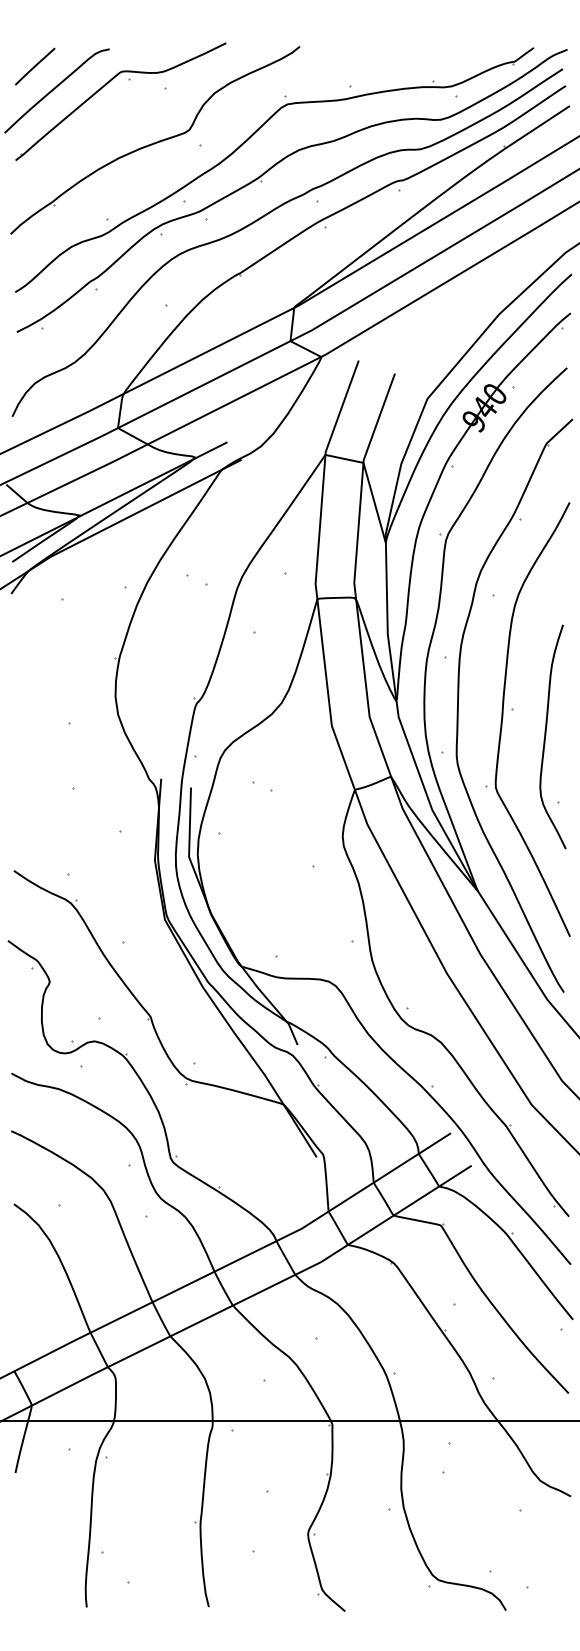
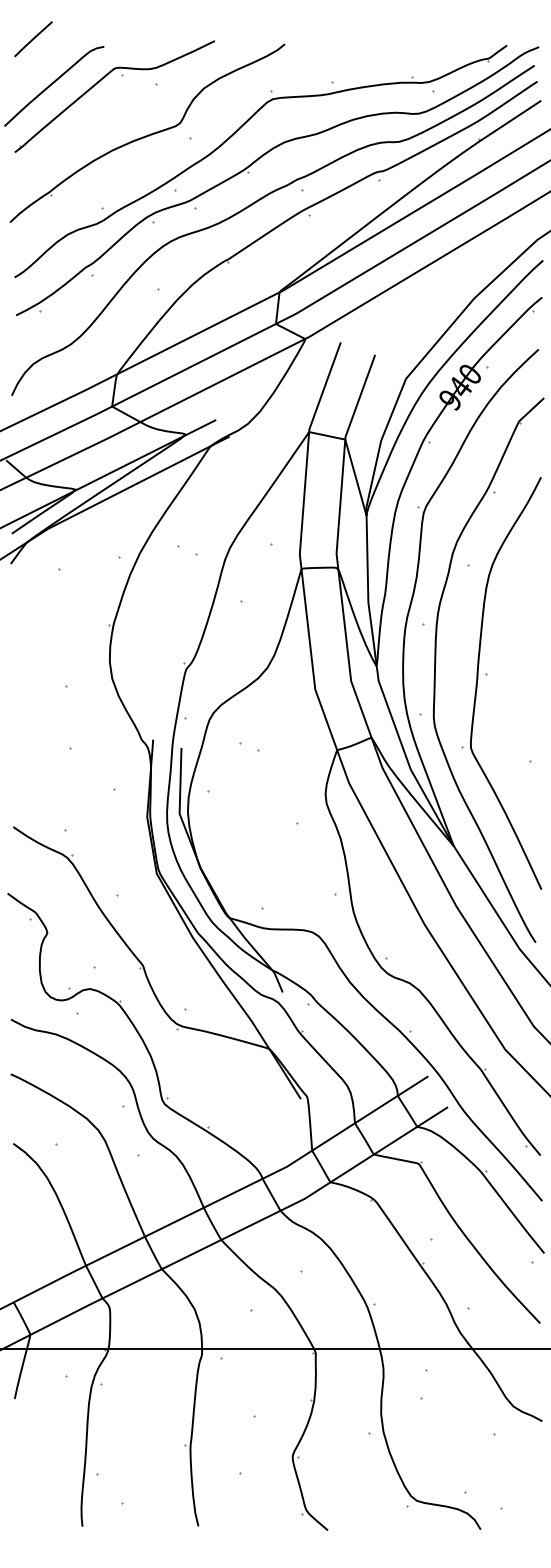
line: (35, 66) -> (33, 39), moved
curve: (545, 736) -> (518, 699), removed

